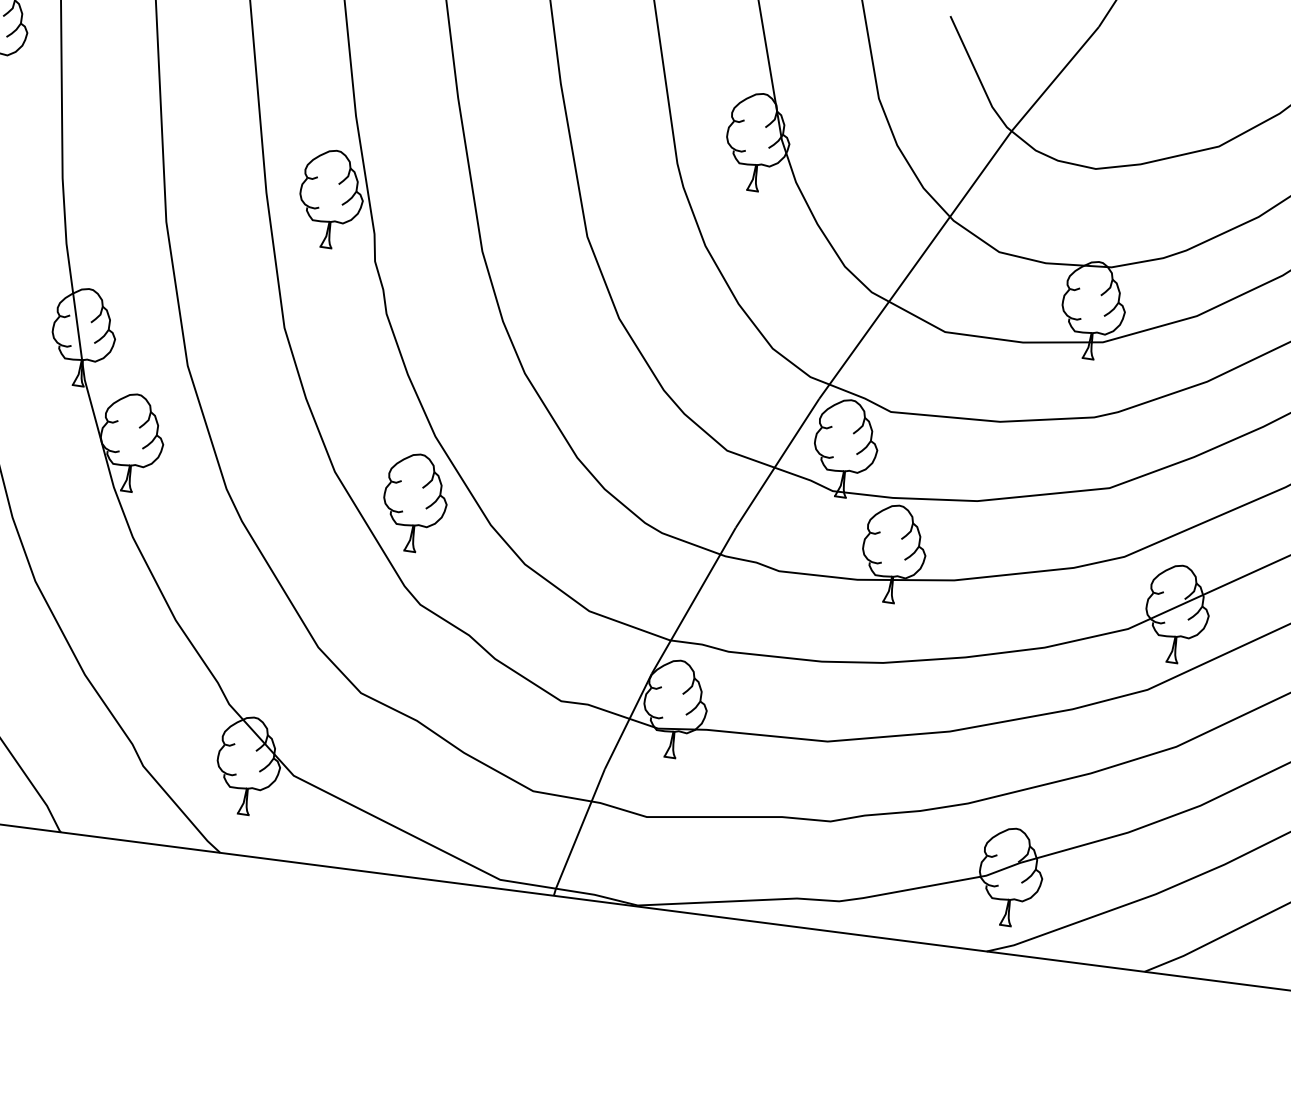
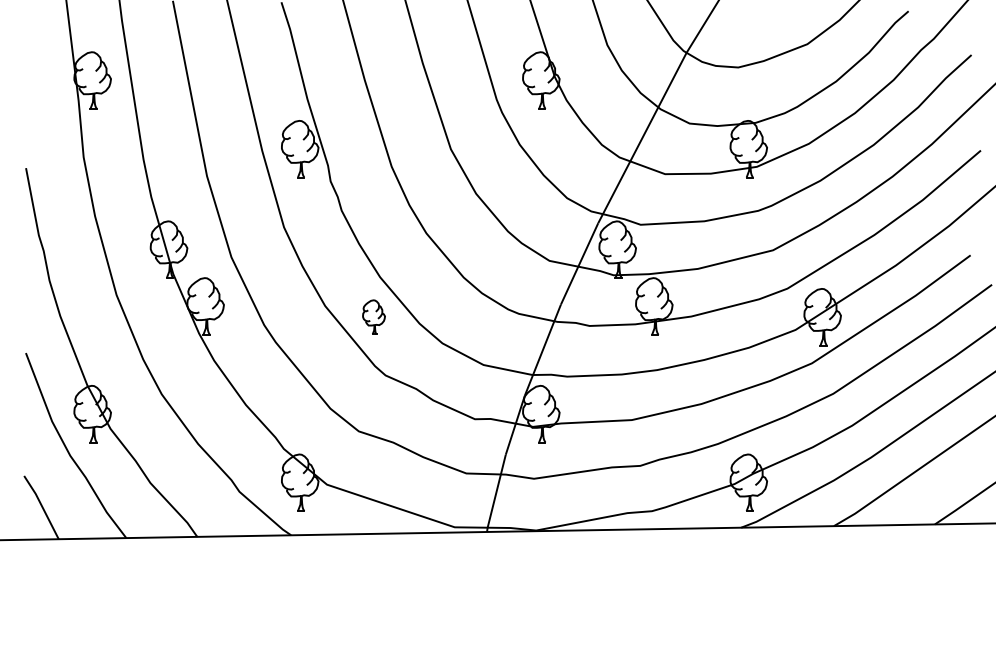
part: (414, 503) -> (373, 317), size x0.6

